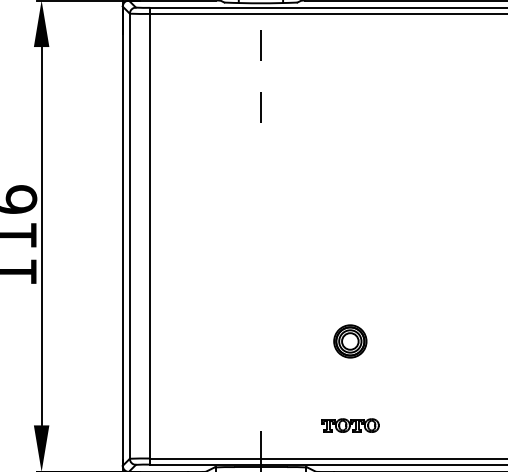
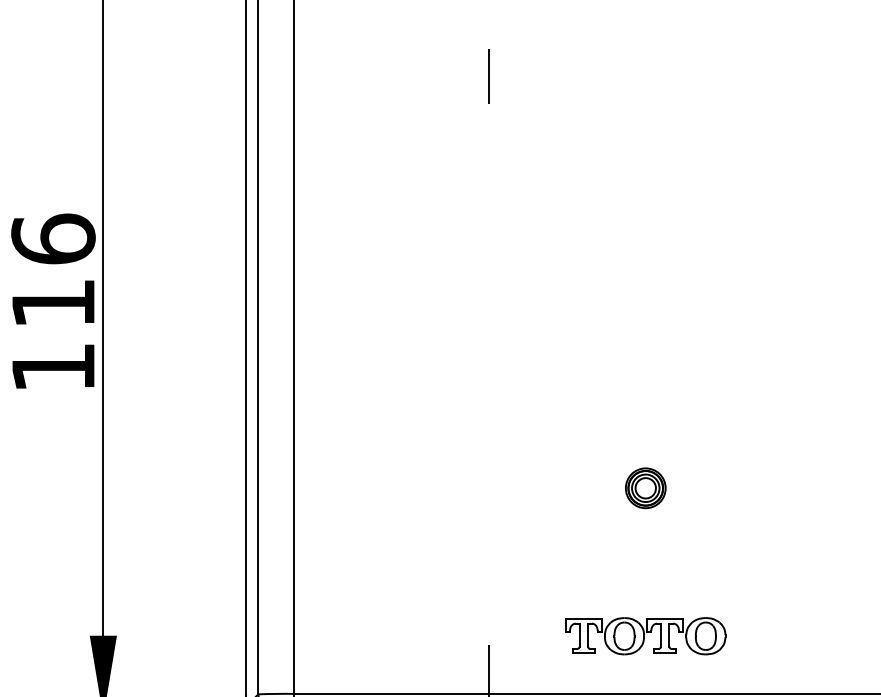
part: (350, 341) -> (645, 488), size x0.7
part: (350, 425) -> (645, 635), size x1.6

